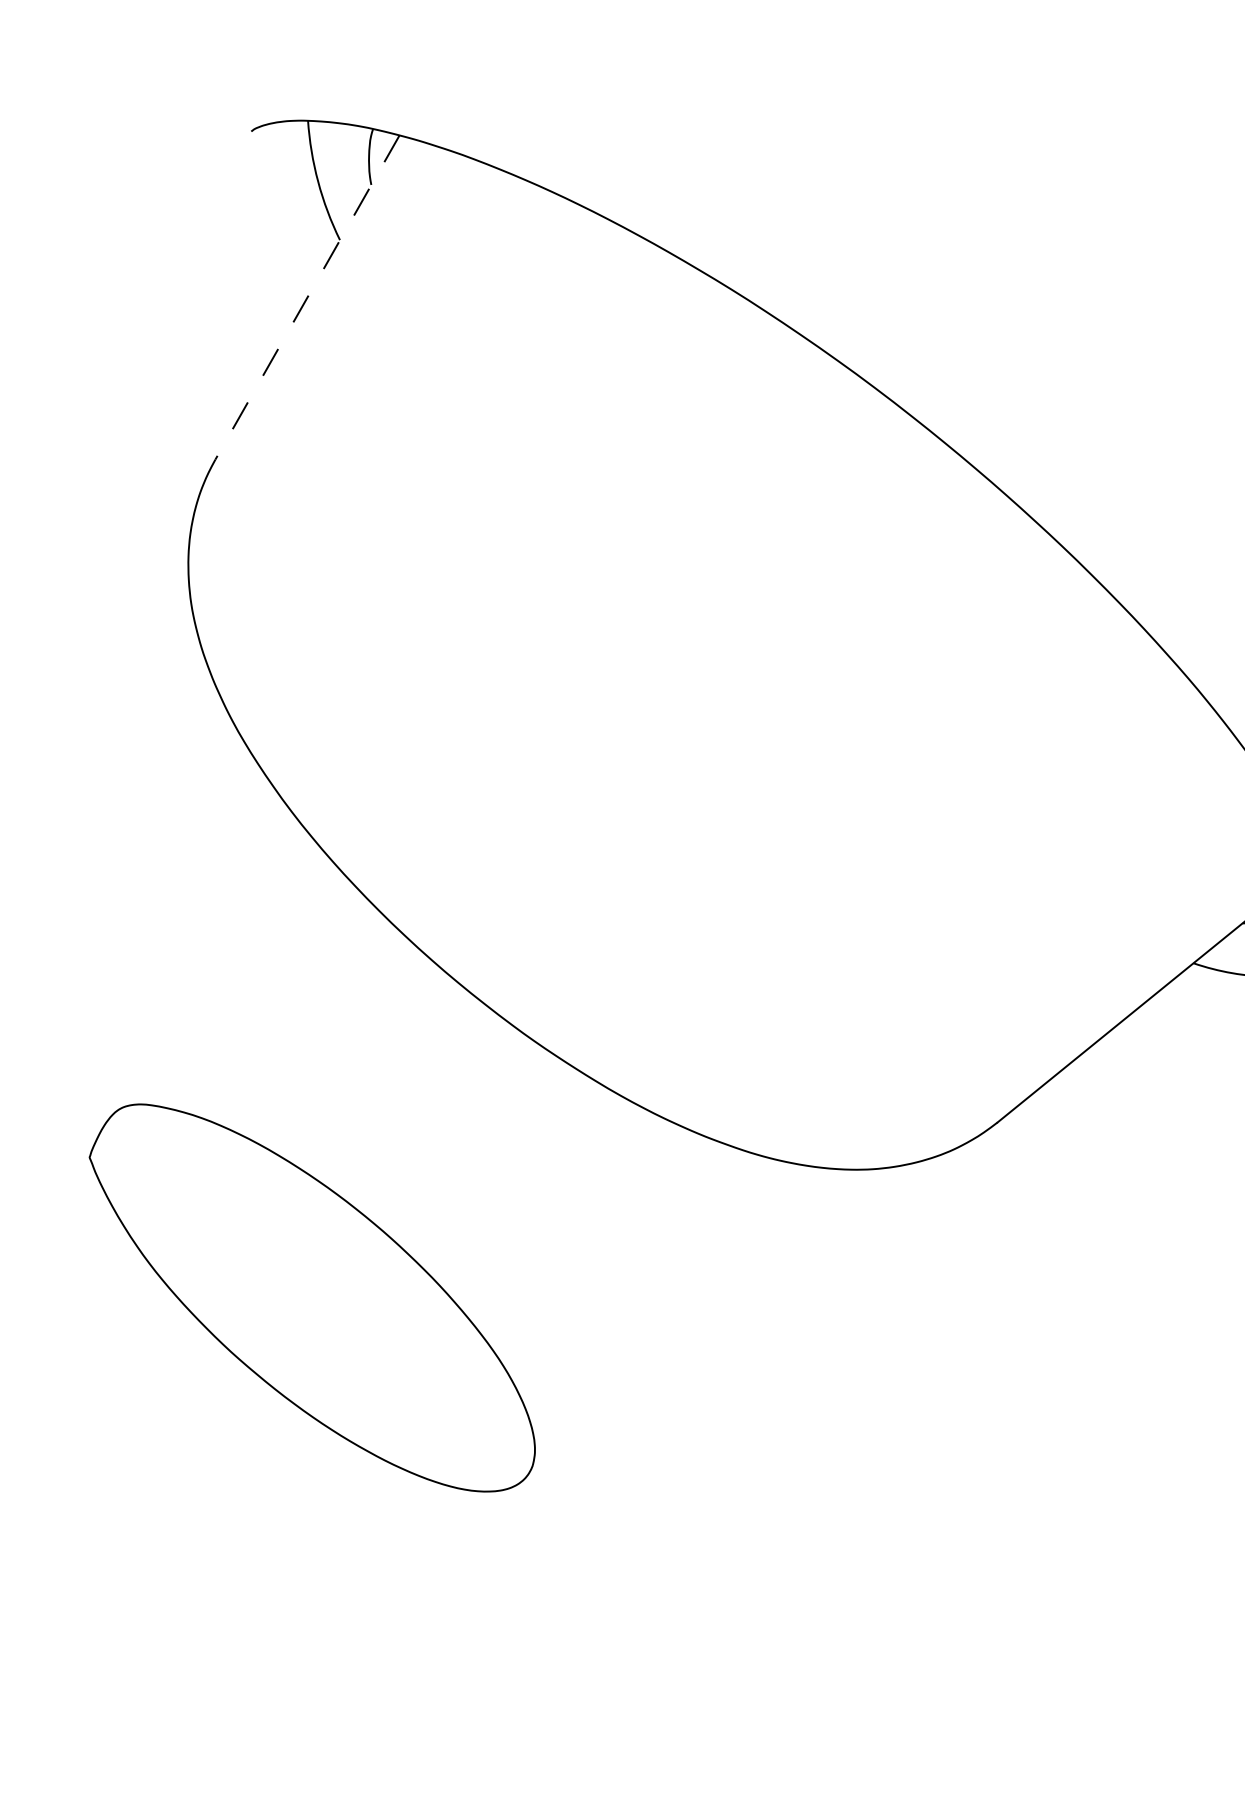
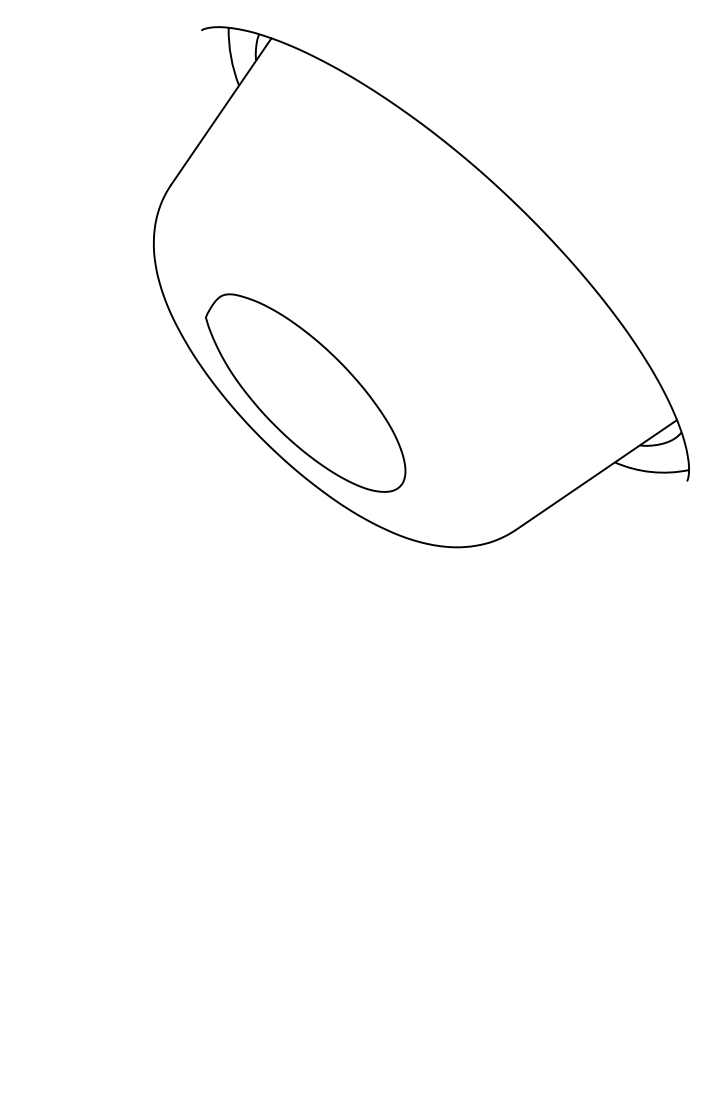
line: (307, 297) -> (221, 111), dashed -> solid
part: (311, 1296) -> (305, 392), moved

